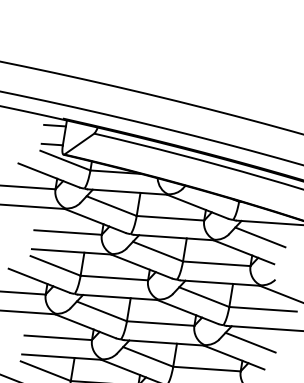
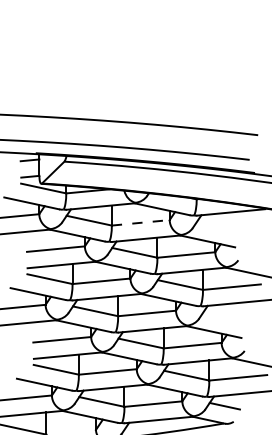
line: (171, 218) -> (141, 222), solid -> dashed
line: (260, 237) -> (219, 226), removed
line: (249, 342) -> (225, 317), removed

